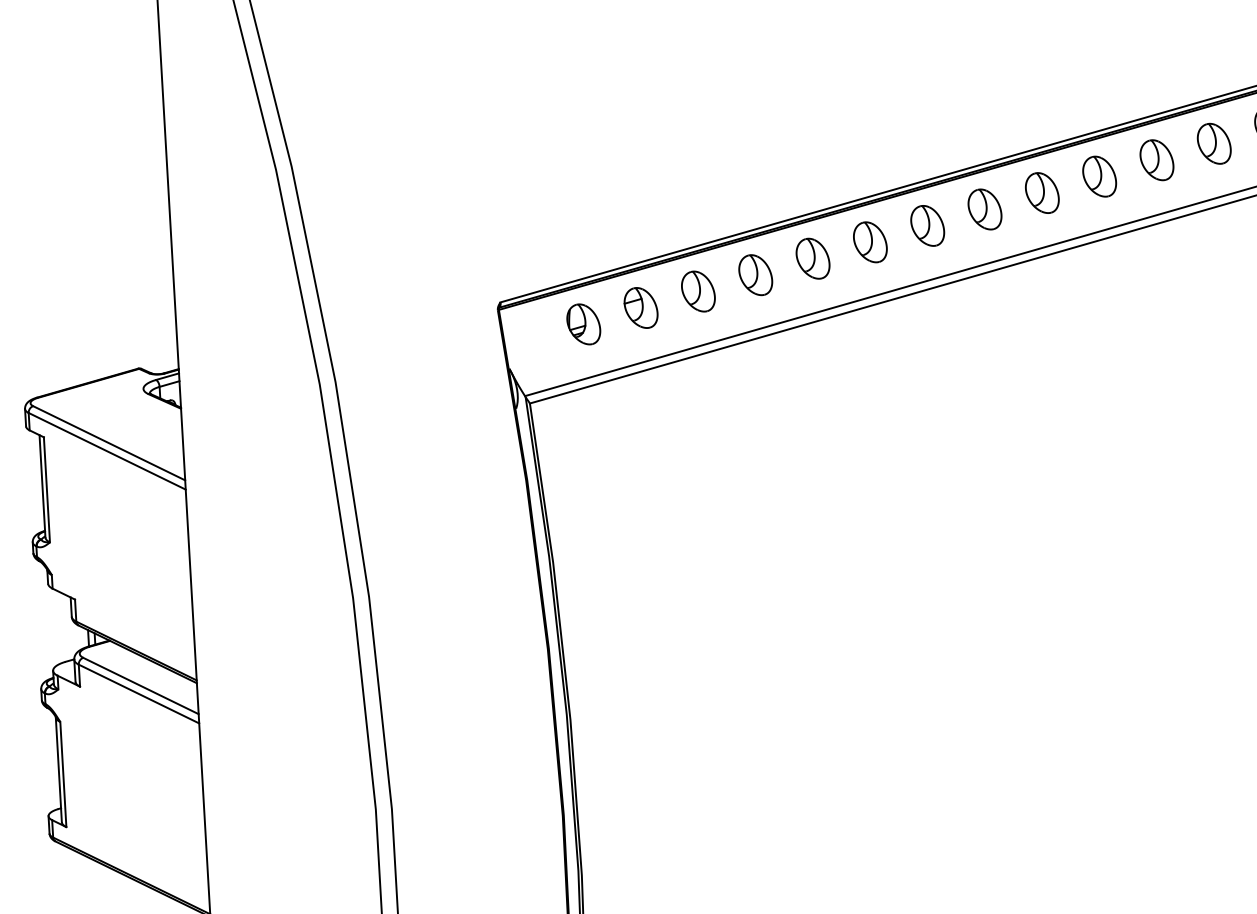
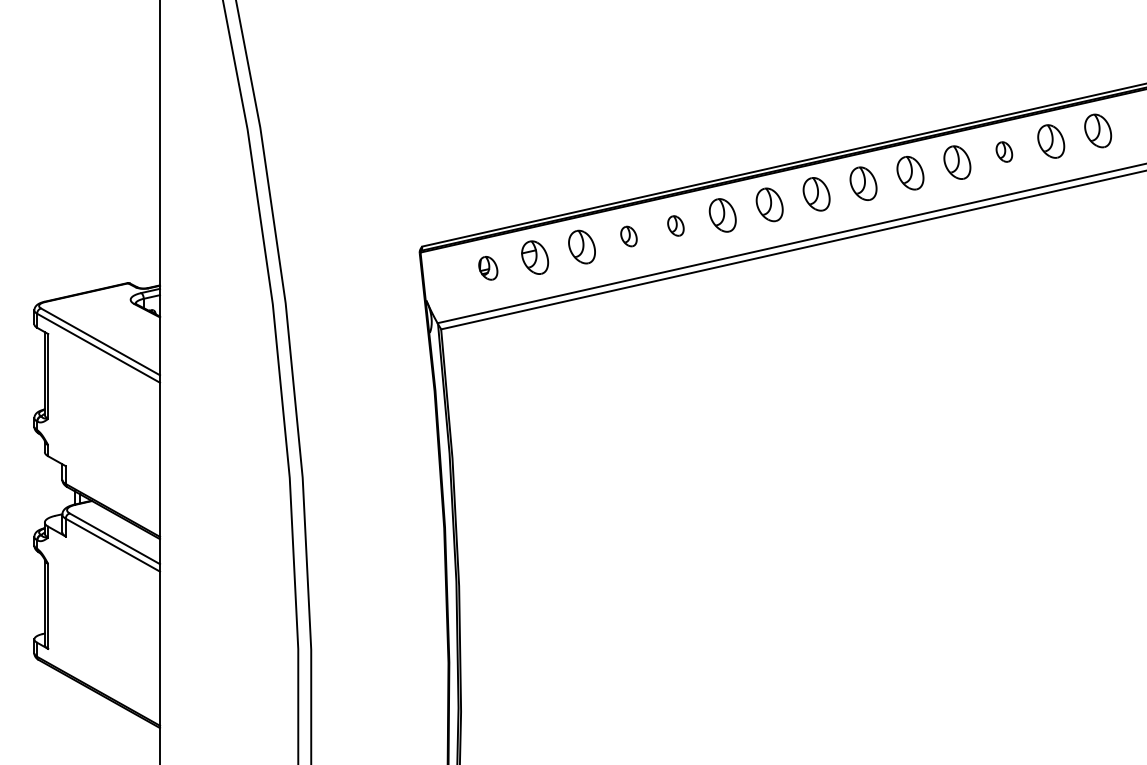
part: (1214, 143) -> (1004, 151), size x0.6
part: (812, 258) -> (675, 225), size x0.6
part: (755, 275) -> (628, 236), size x0.6
part: (584, 324) -> (488, 268), size x0.7

